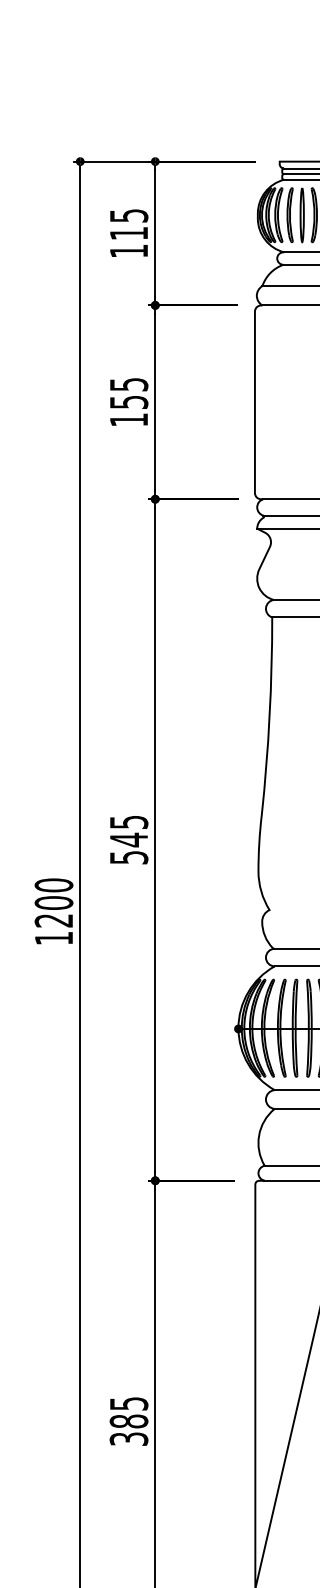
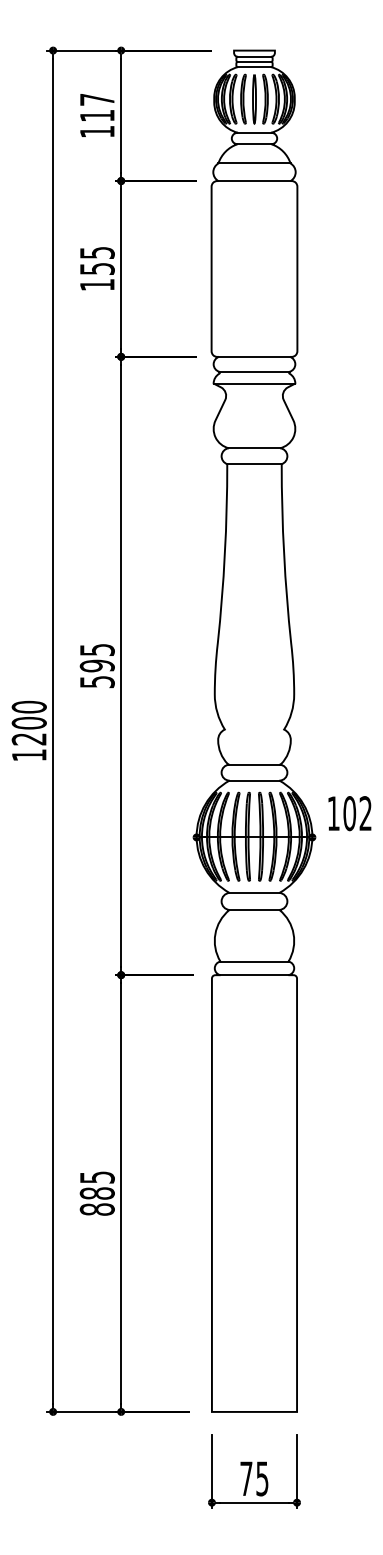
text: (129, 215) -> (97, 99), 115 -> 117
text: (128, 839) -> (96, 665), 545 -> 595
text: (128, 1439) -> (96, 1209), 385 -> 885

